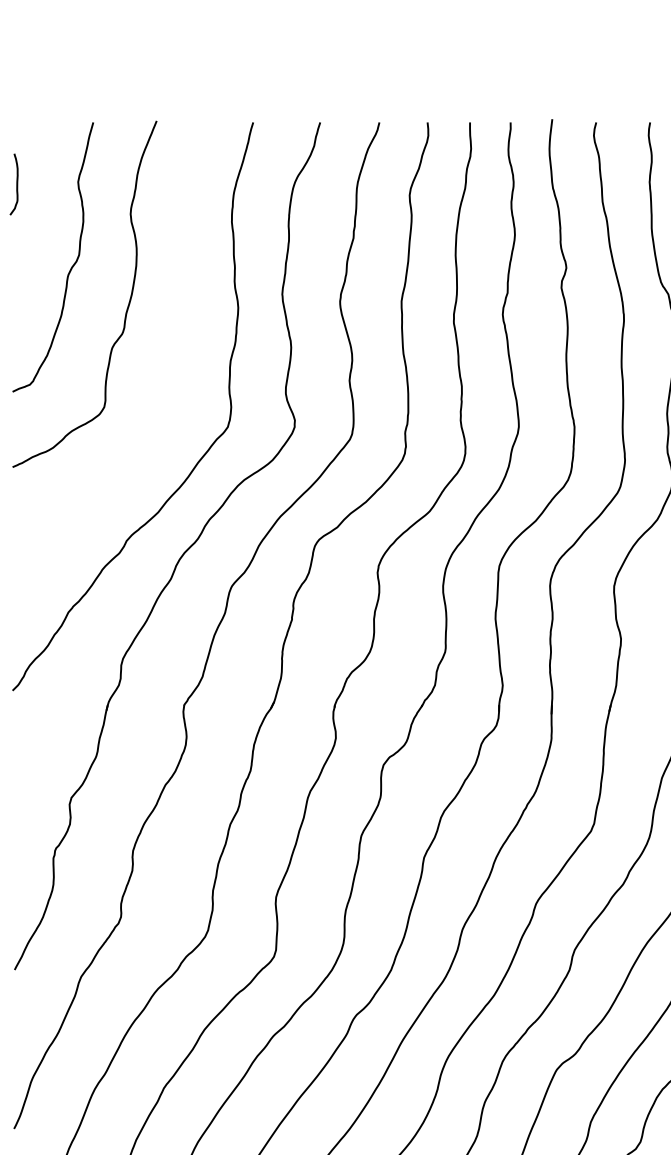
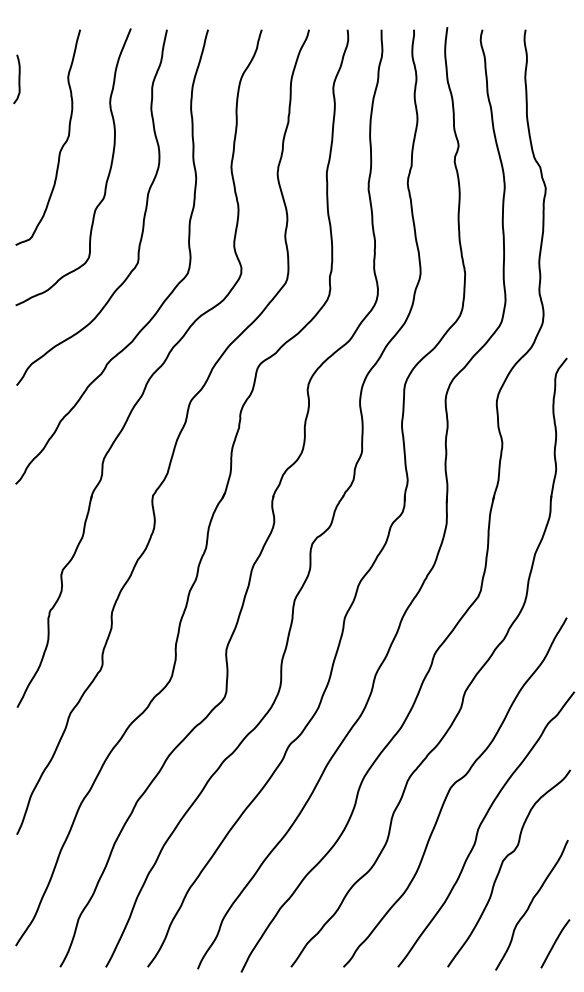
curve: (172, 354) -> (143, 215), added

